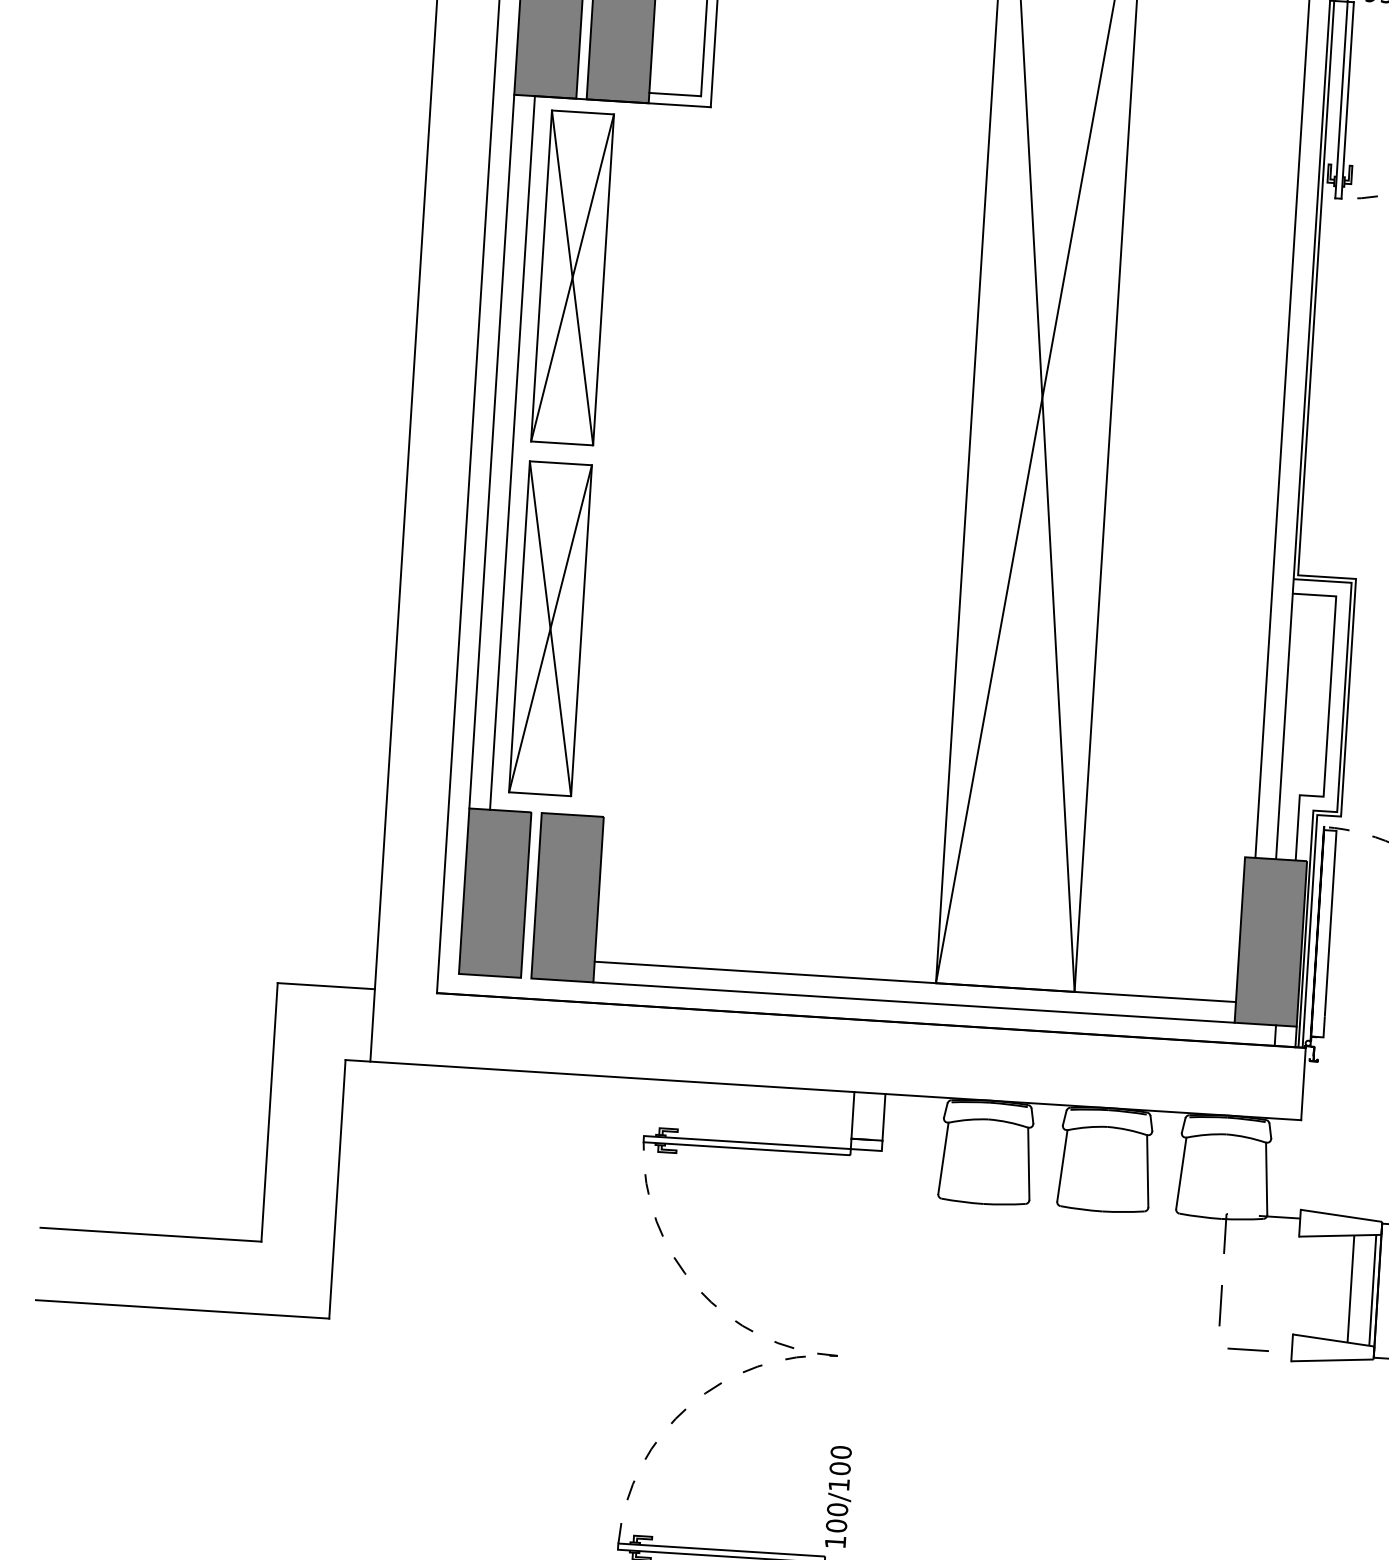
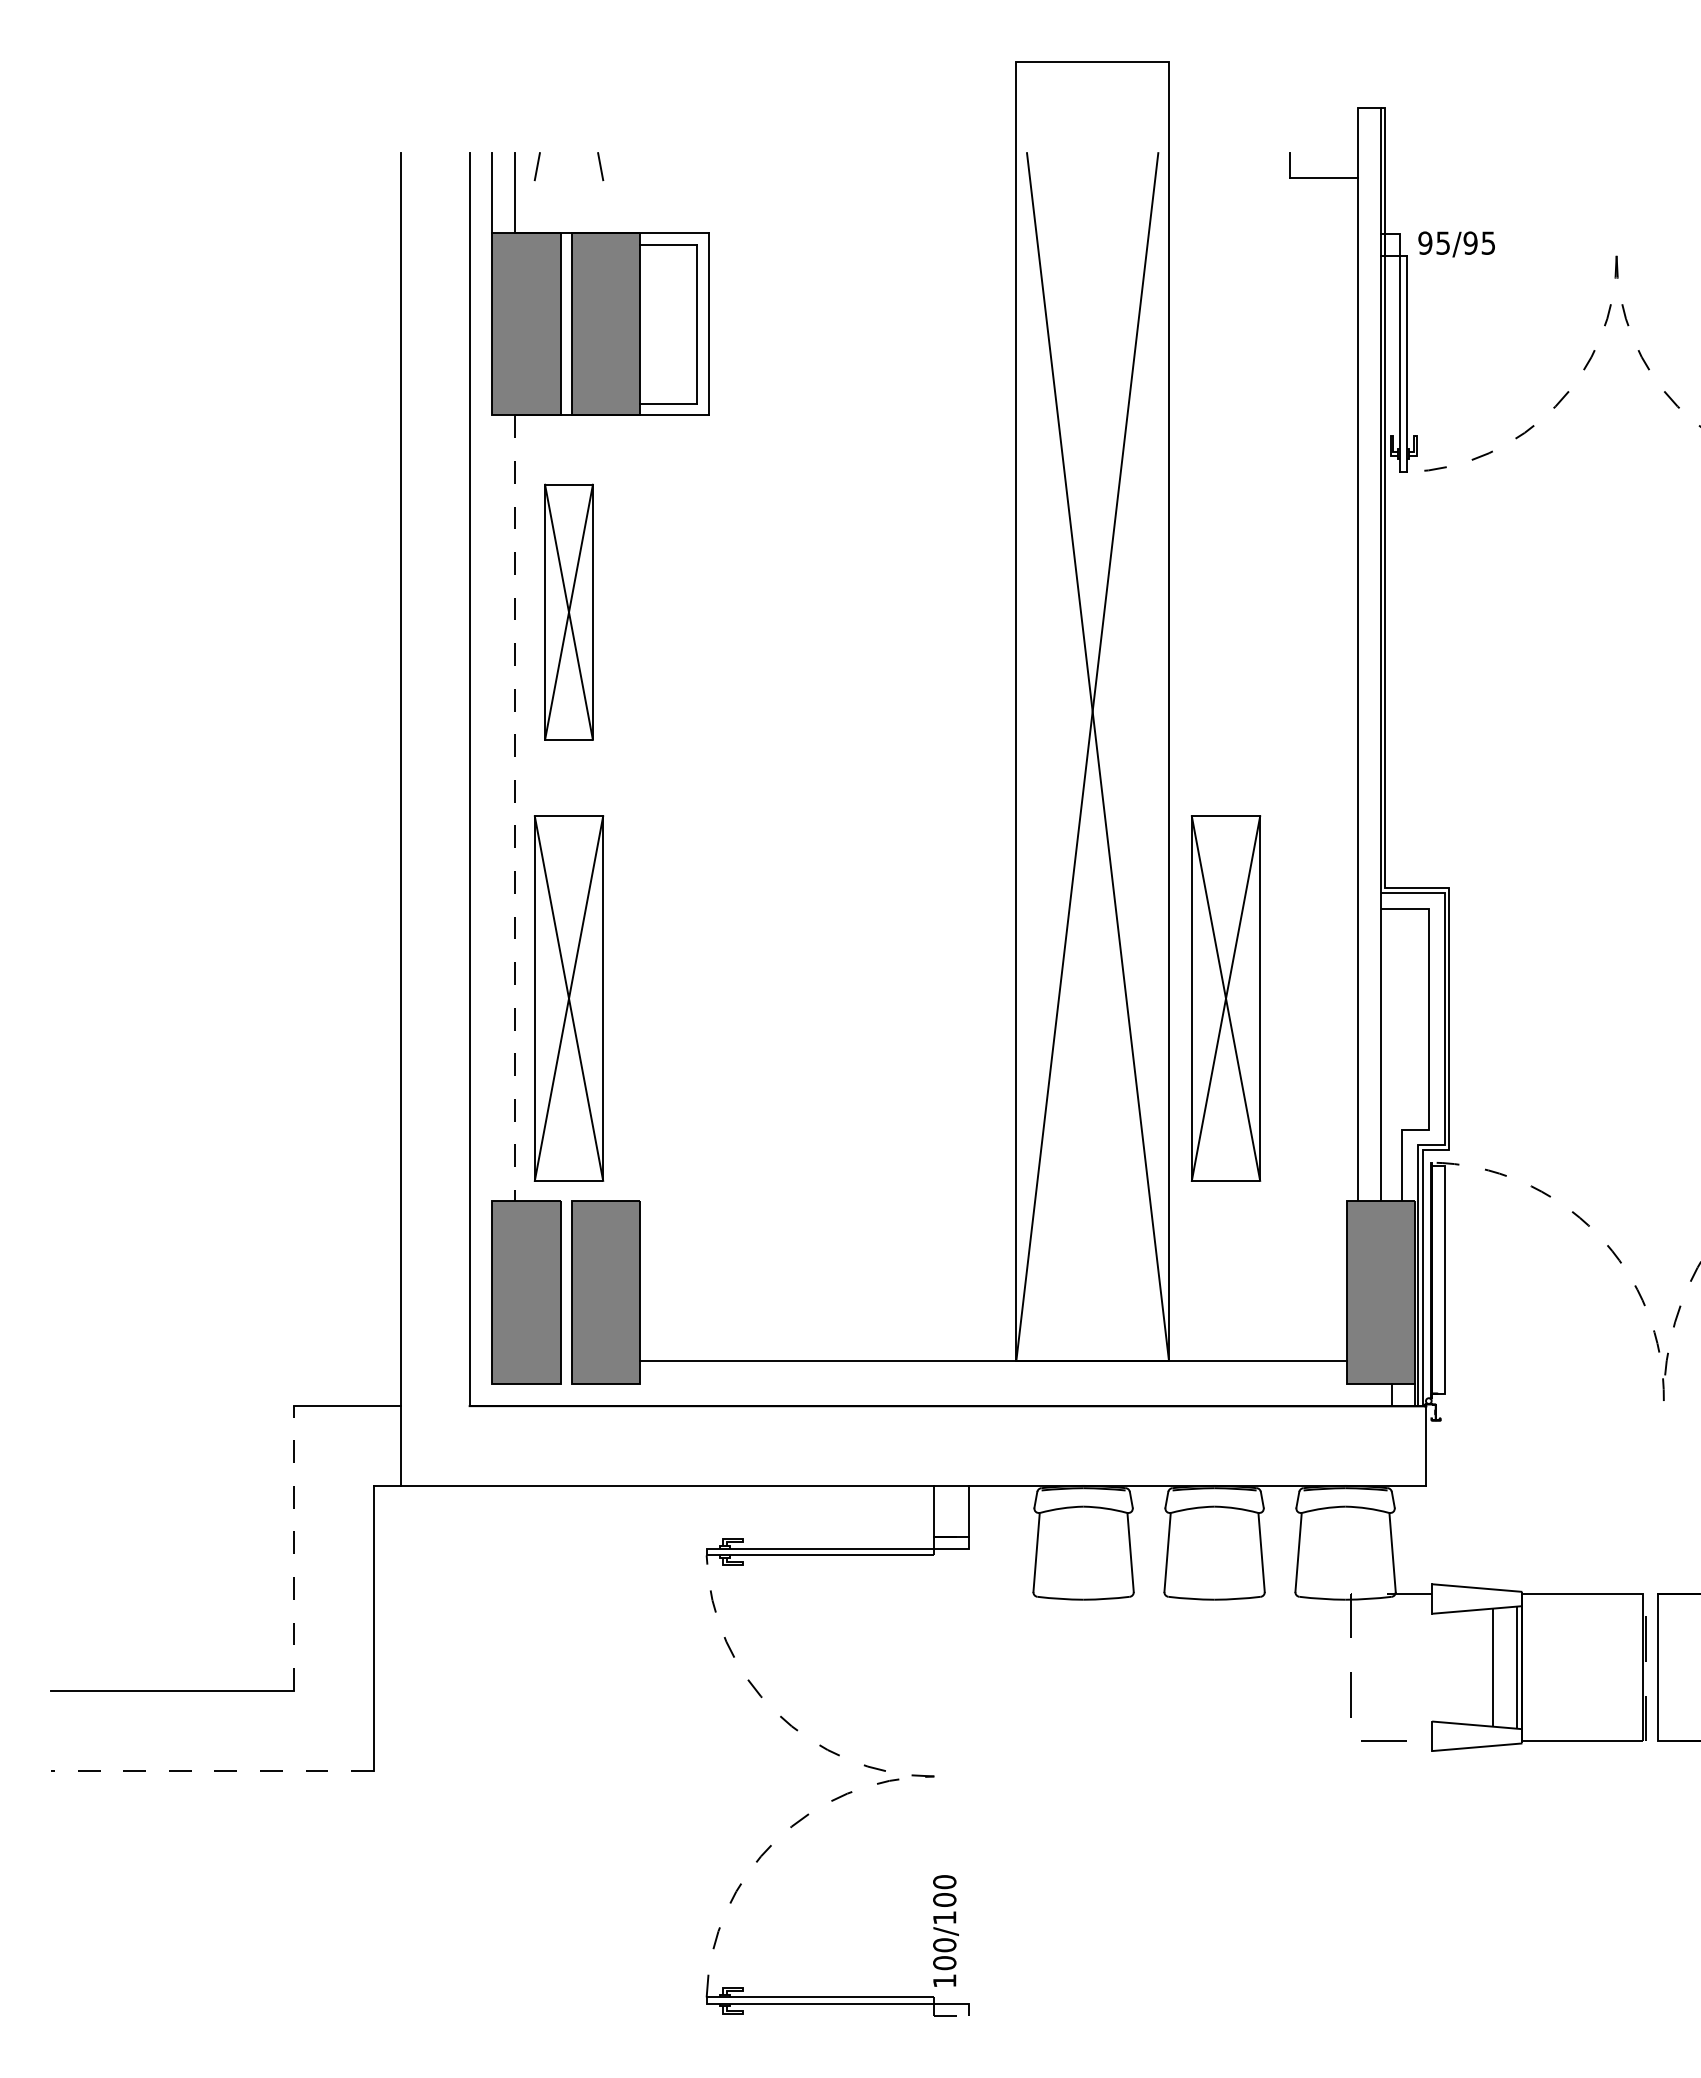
part: (572, 278) -> (568, 612), size x0.7
line: (491, 451) -> (492, 808), removed
line: (512, 453) -> (515, 808), solid -> dashed
part: (1146, 666) -> (1225, 998), added
line: (913, 1002) -> (993, 1383), removed
line: (269, 1112) -> (294, 1548), solid -> dashed
line: (182, 1309) -> (212, 1770), solid -> dashed

